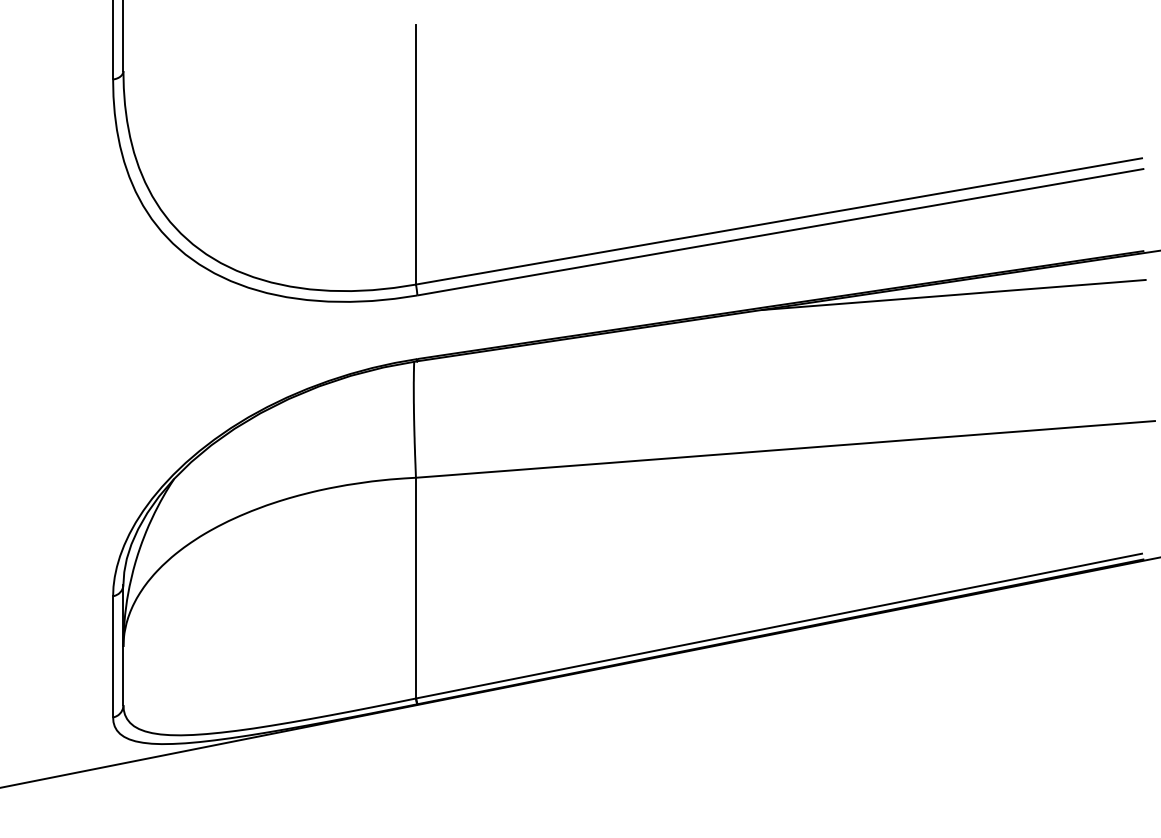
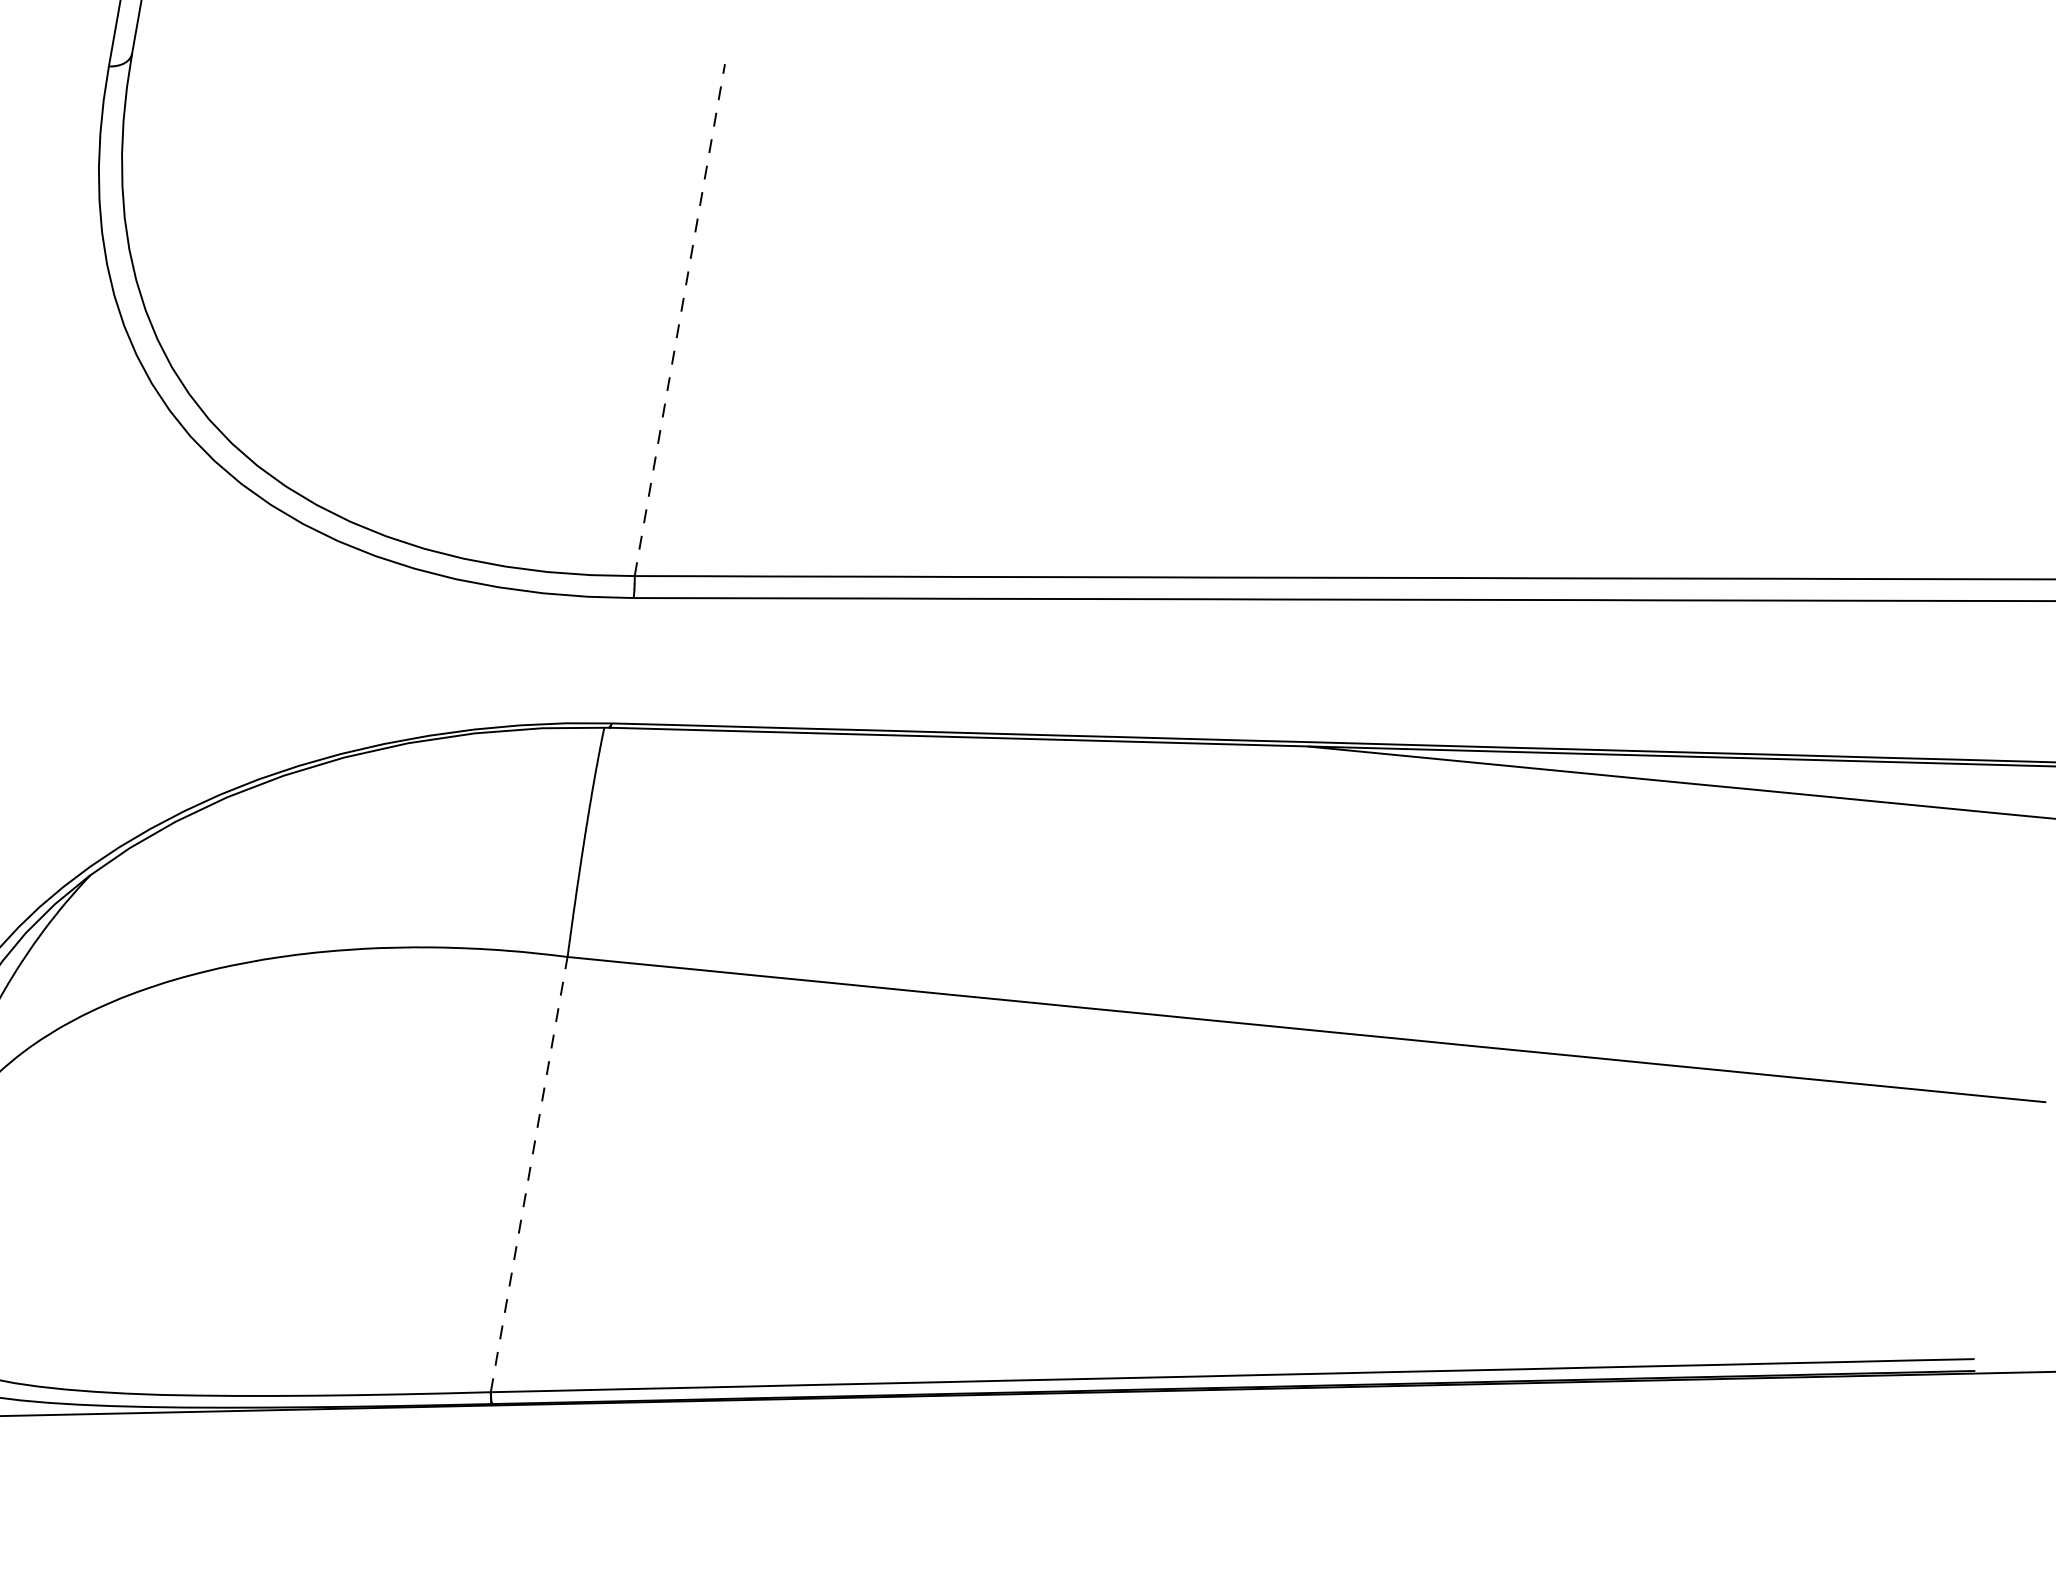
line: (415, 154) -> (679, 319), solid -> dashed
line: (415, 587) -> (528, 1173), solid -> dashed

